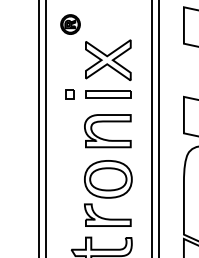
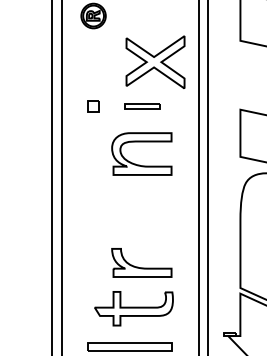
part: (108, 59) -> (155, 61), moved
part: (108, 94) -> (142, 106), size x0.6
part: (108, 179) -> (142, 216), removed

